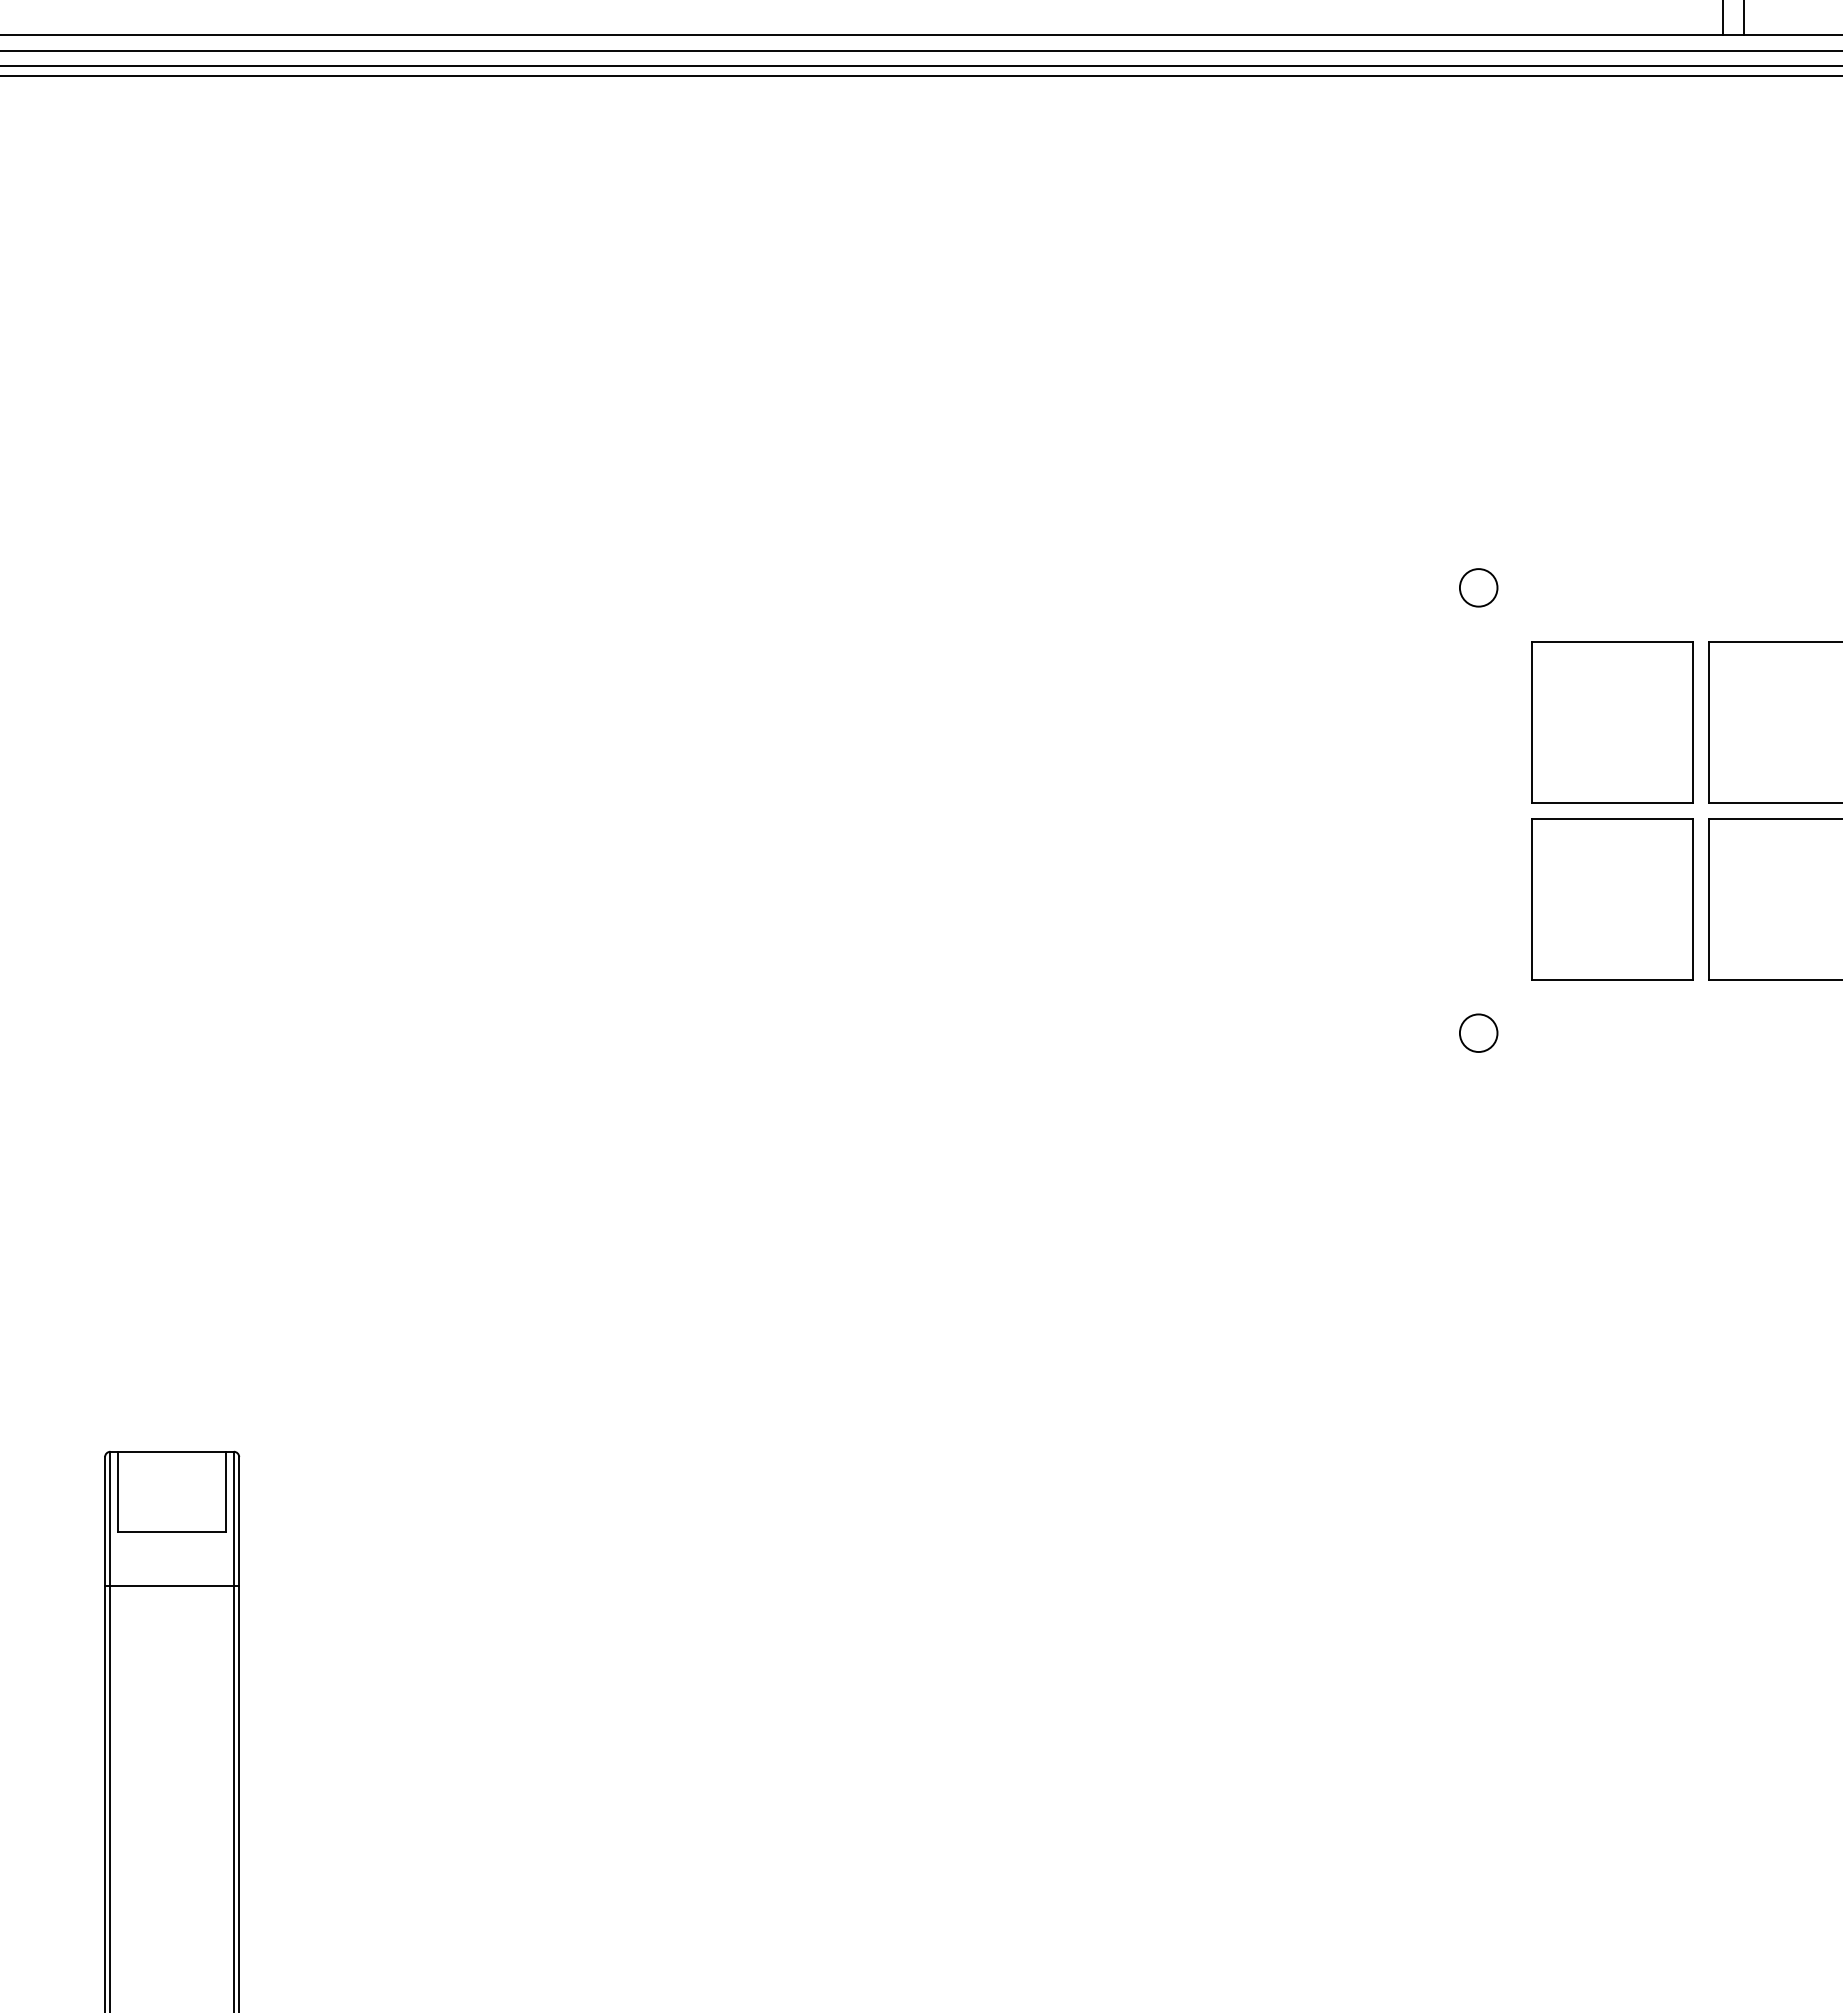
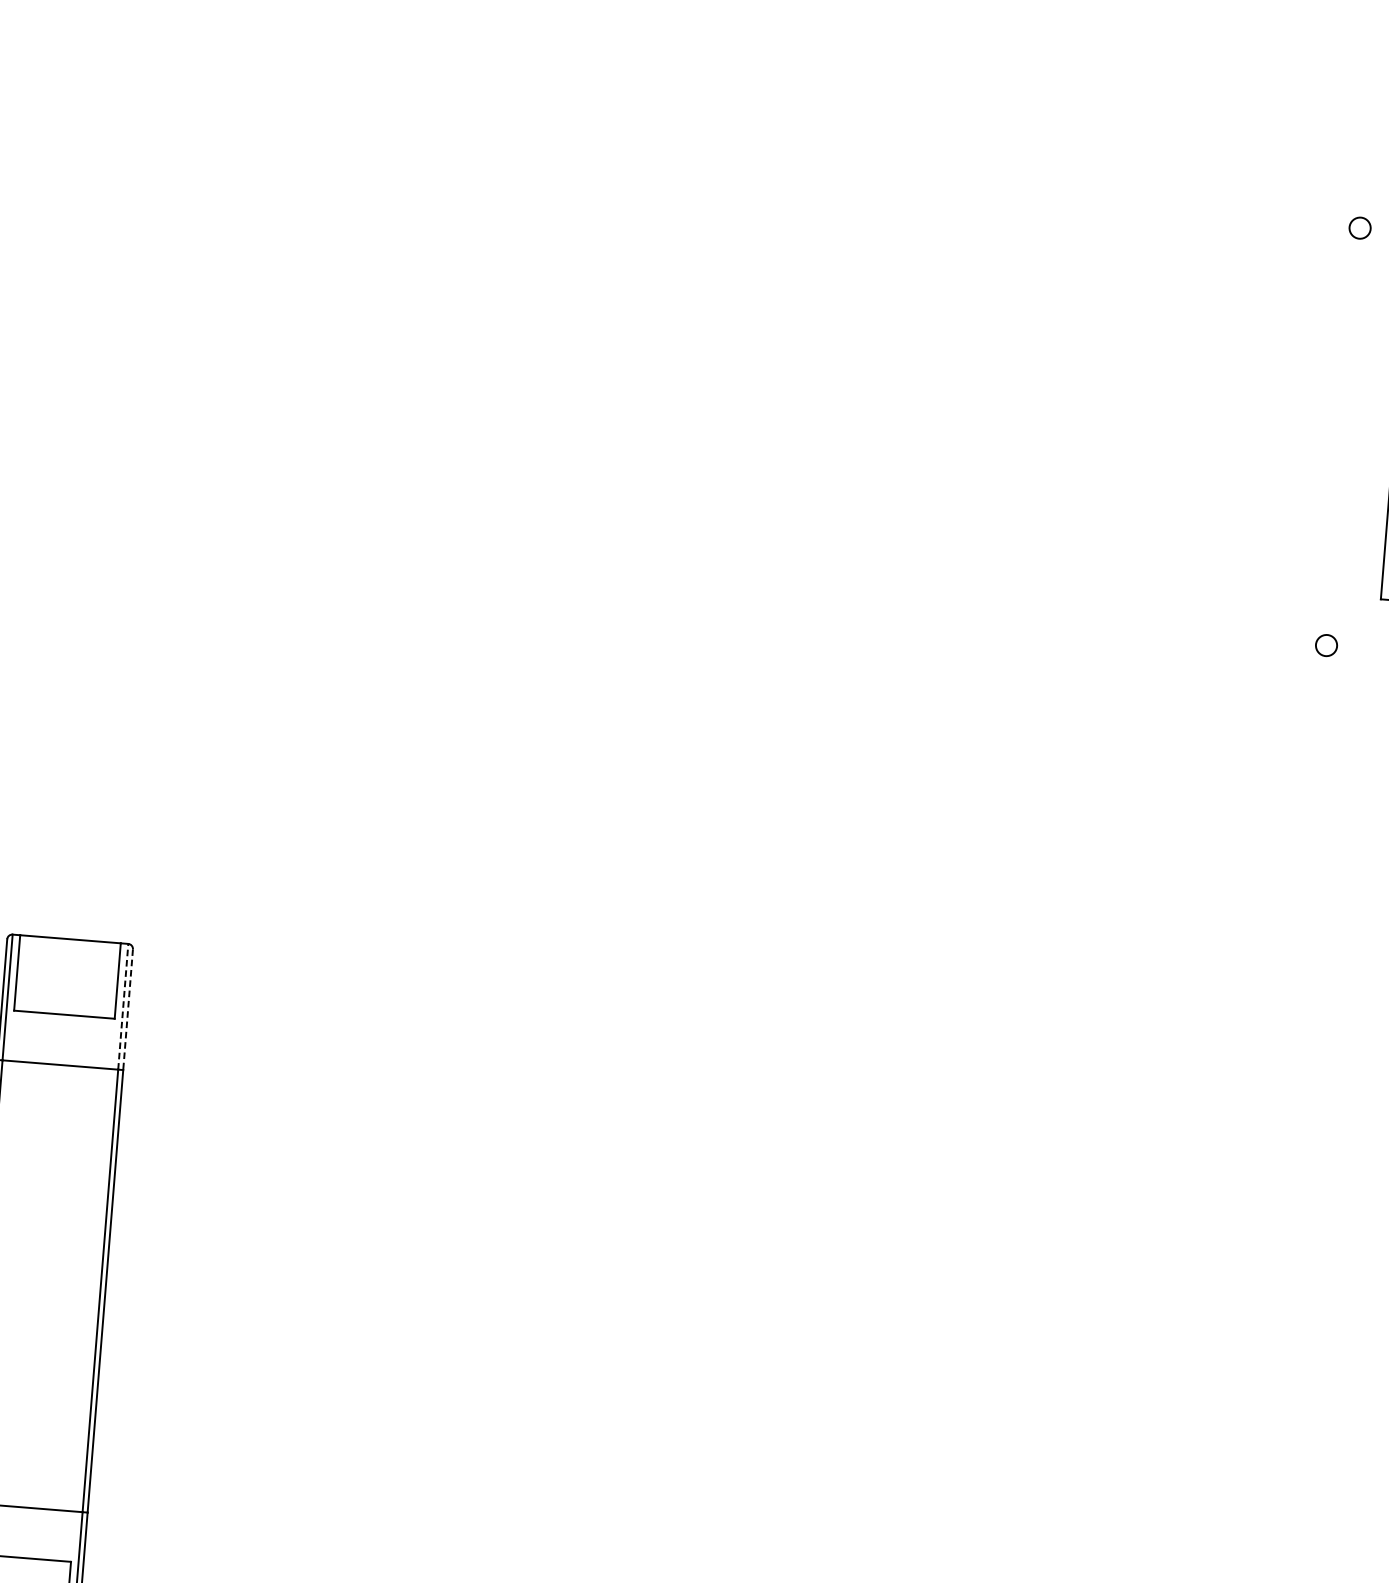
circle: (1478, 587) -> (1359, 227), size x0.6
circle: (1478, 1033) -> (1326, 645), size x0.6
line: (233, 1518) -> (122, 1006), solid -> dashed
line: (239, 1522) -> (128, 1010), solid -> dashed

